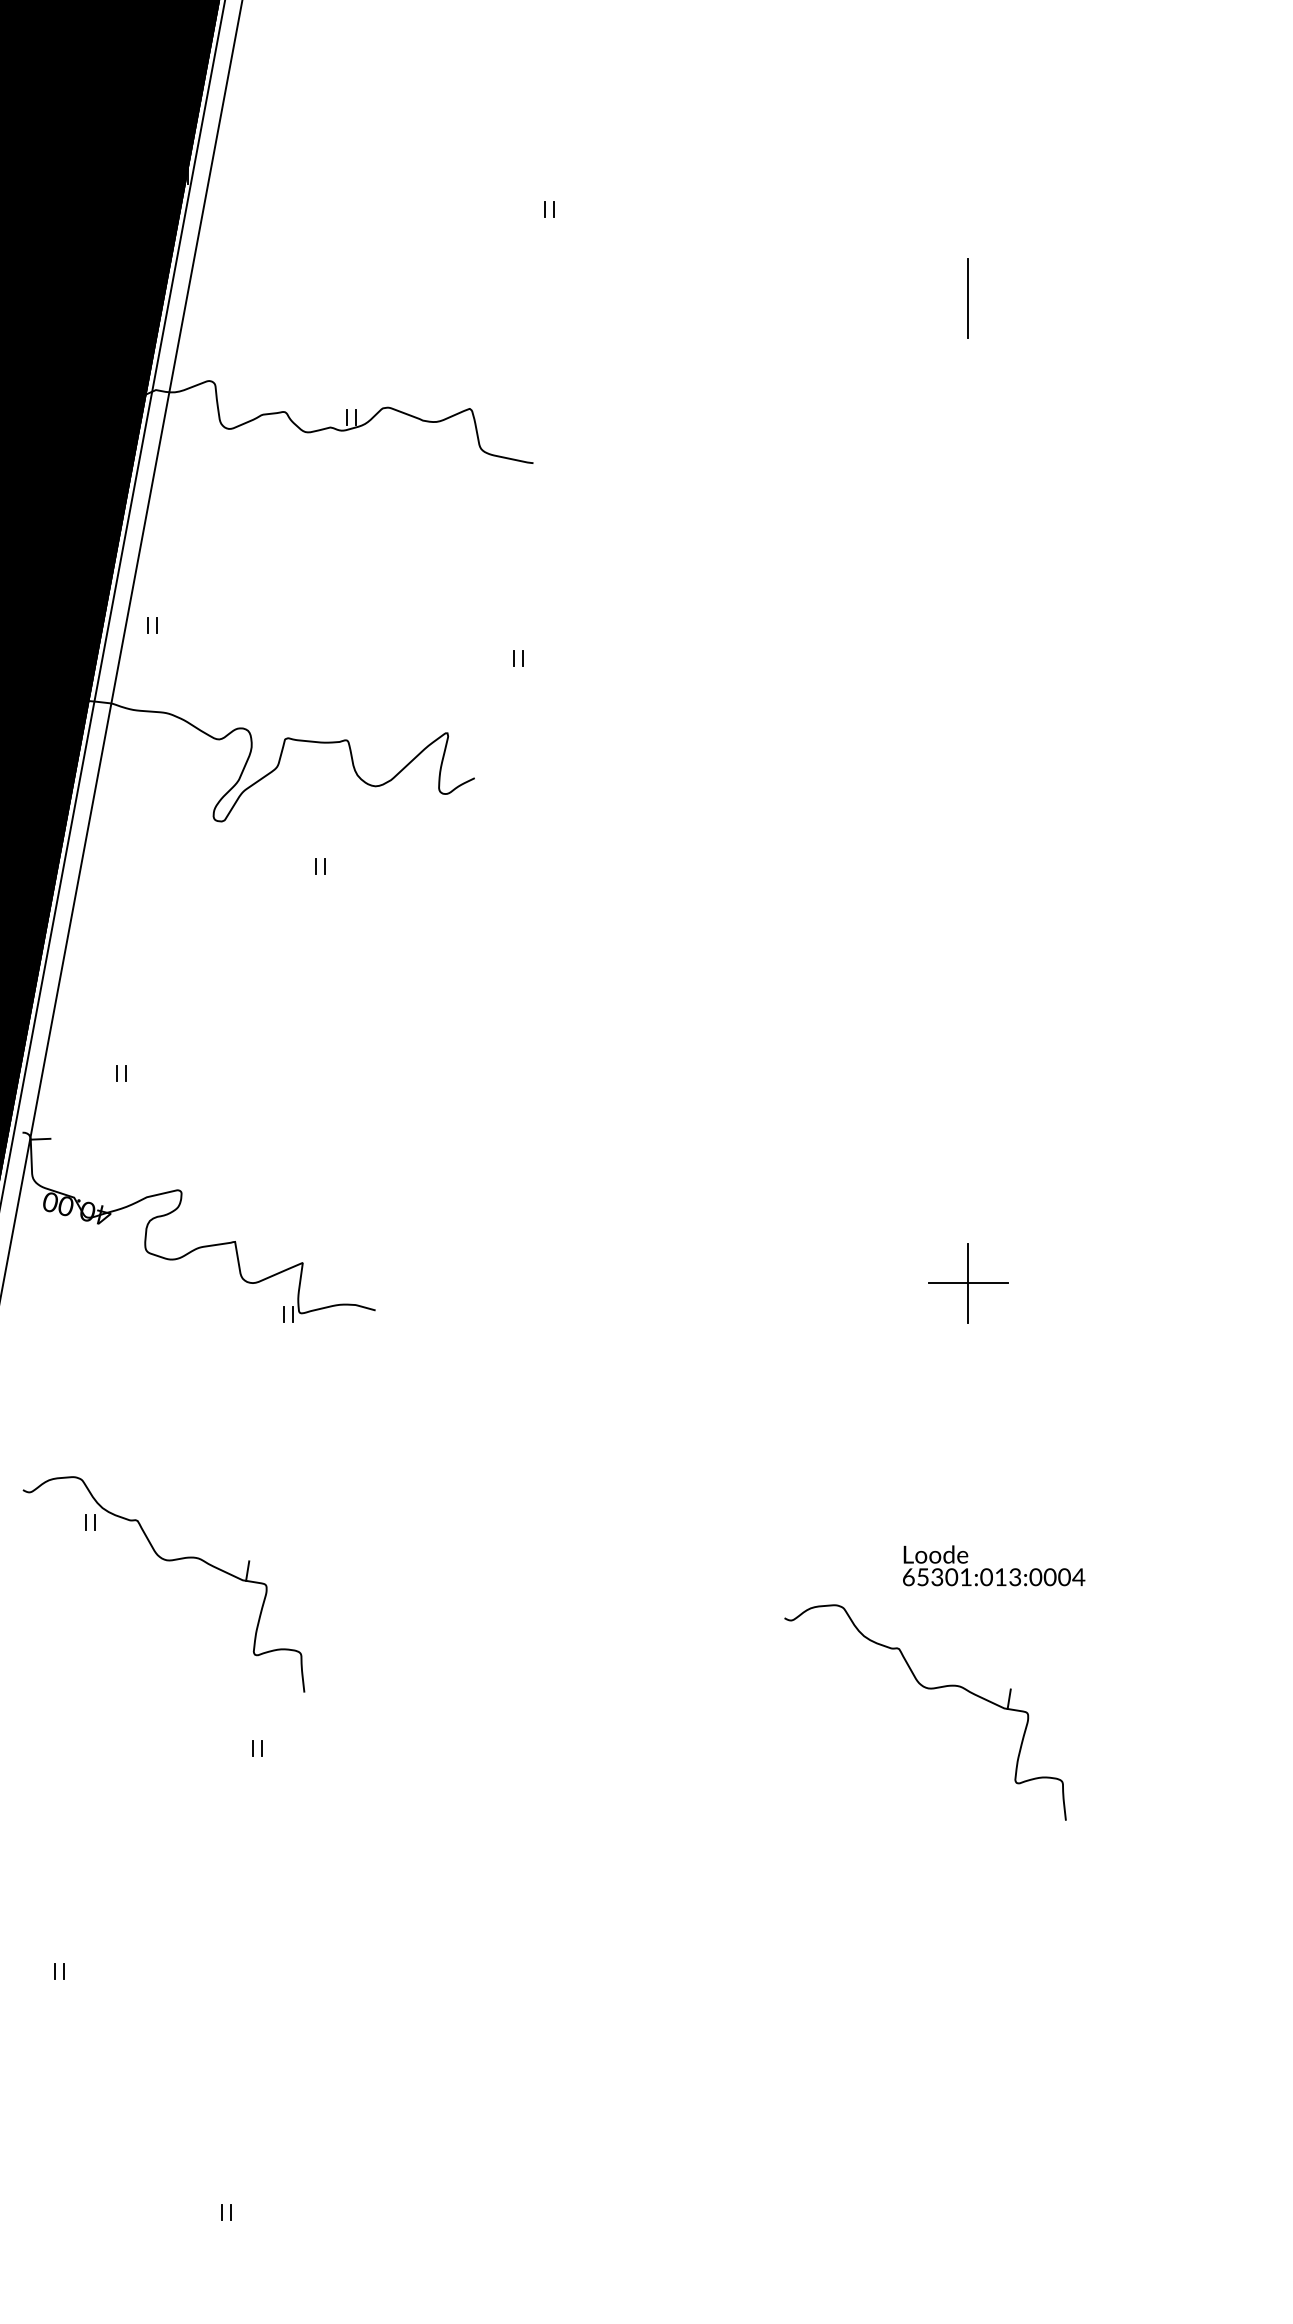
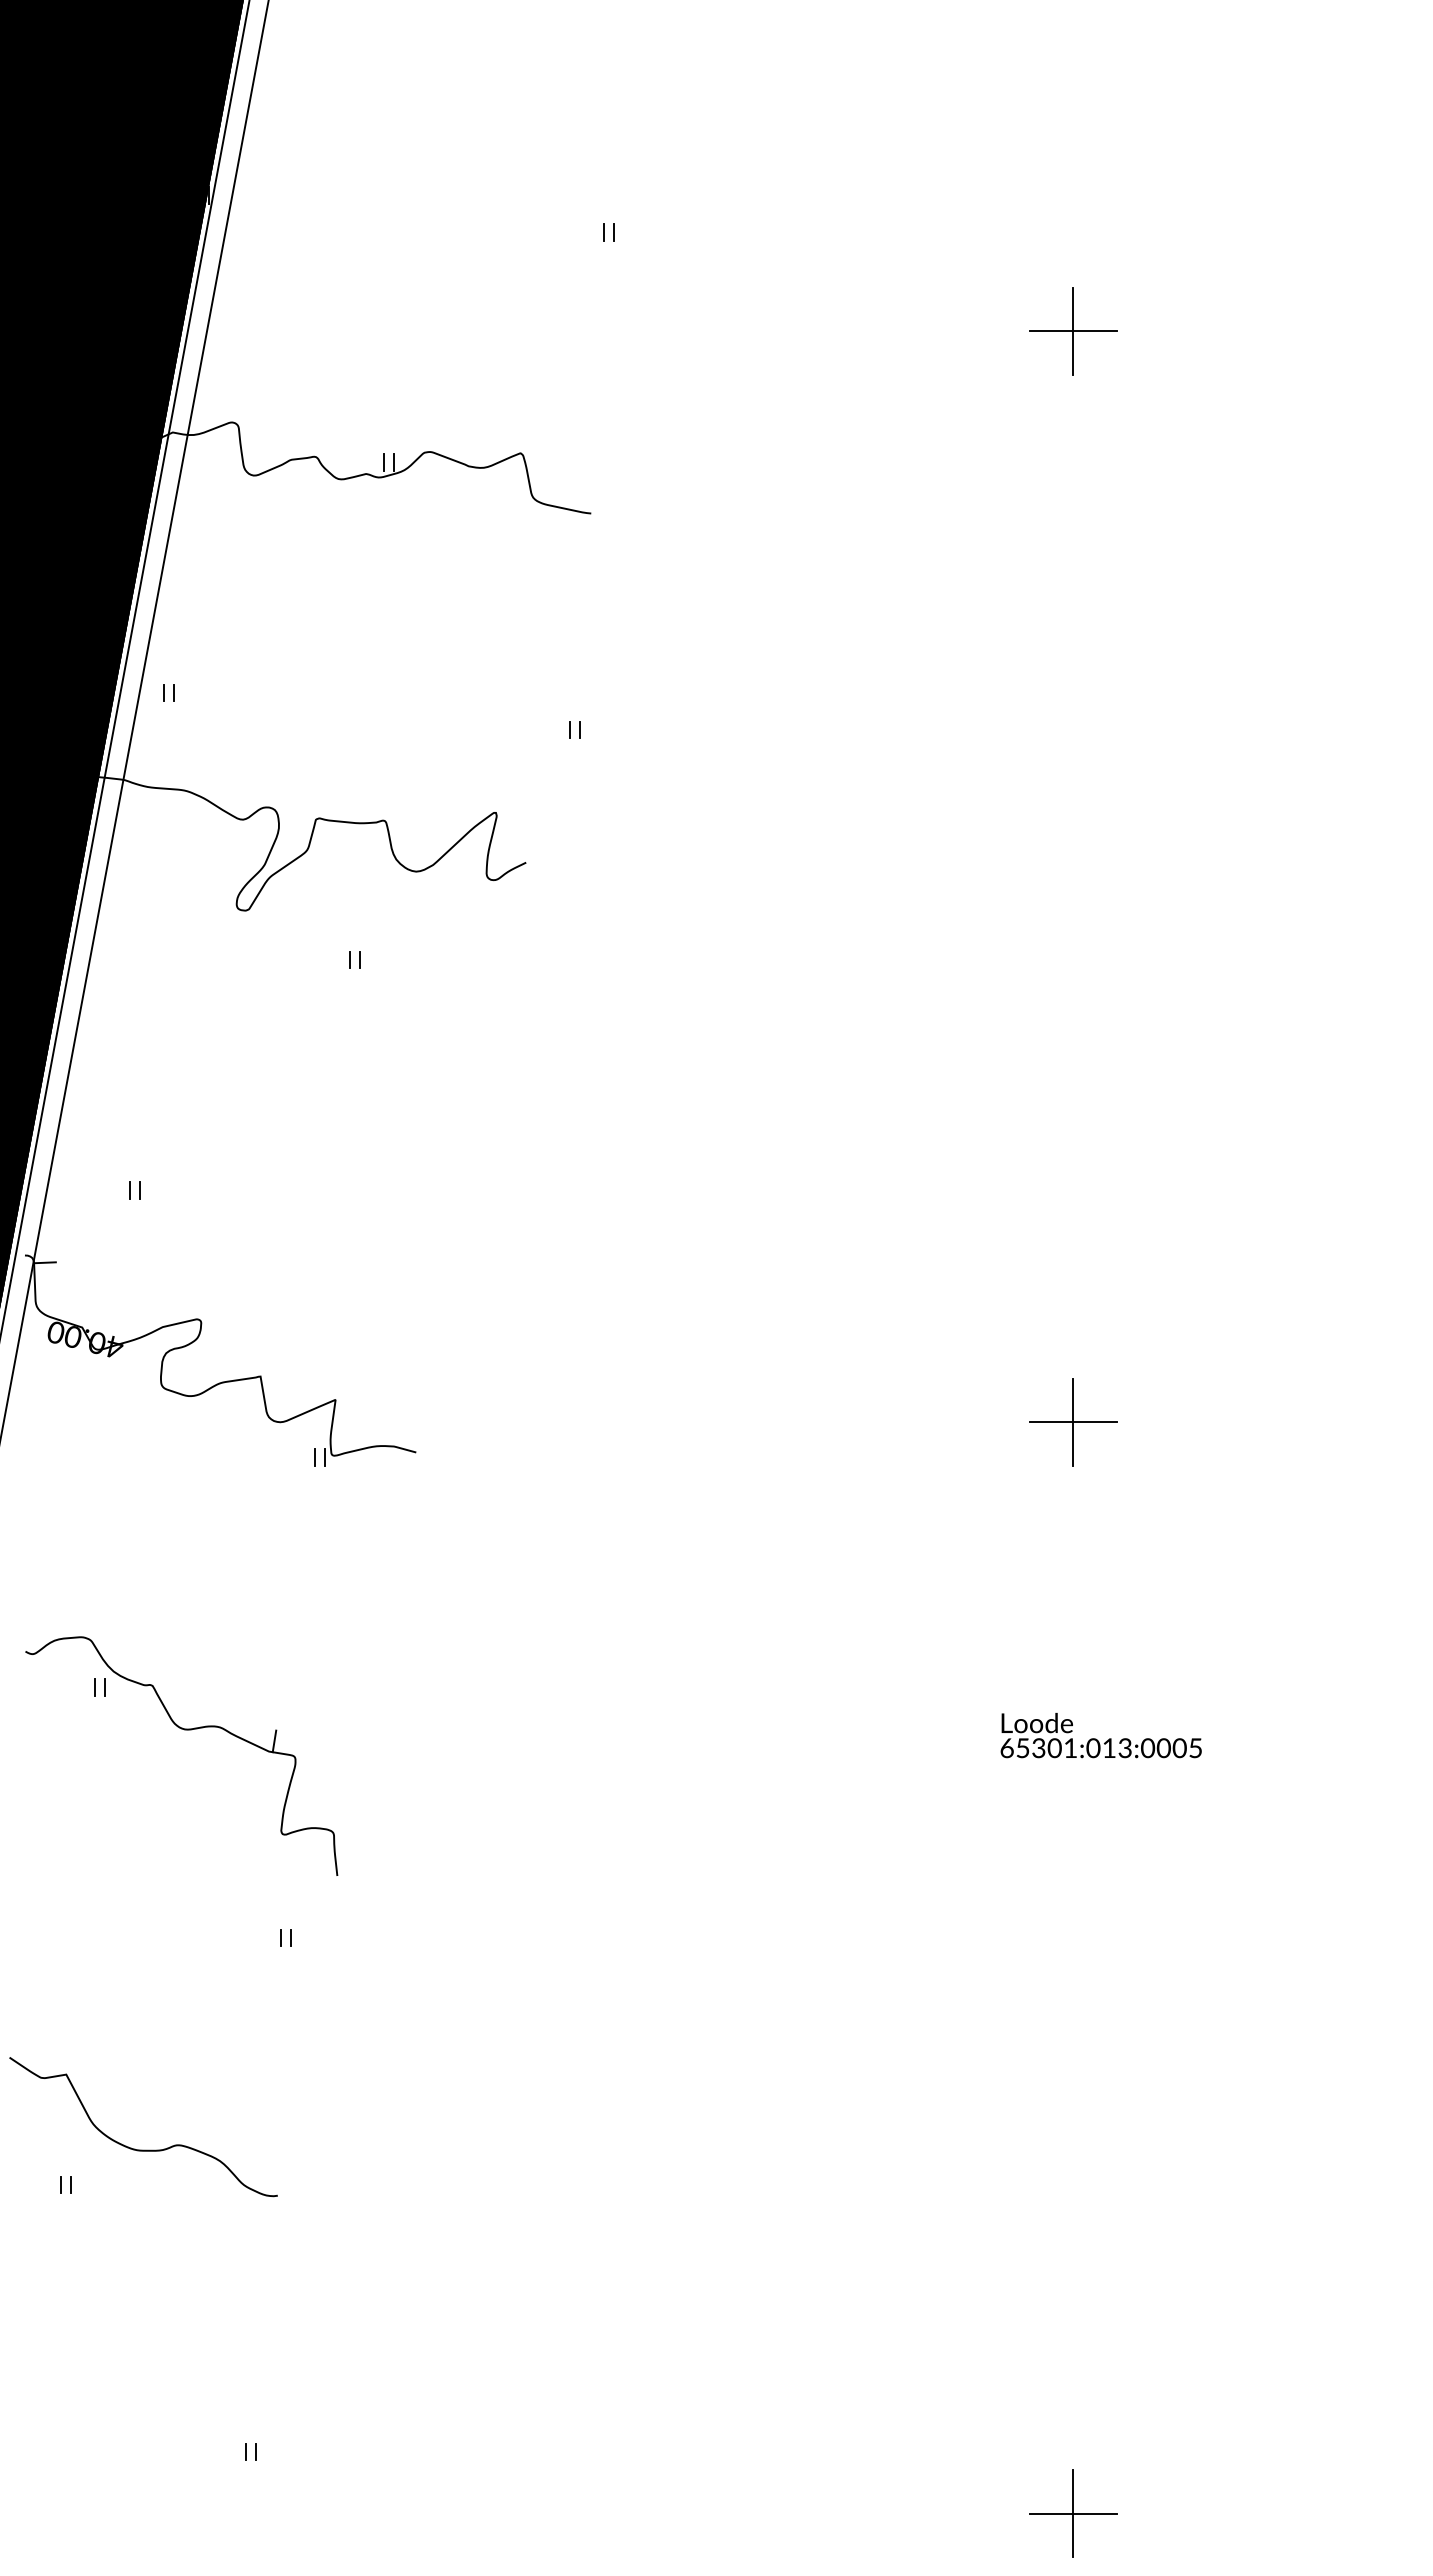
line: (967, 298) -> (1072, 331), added
text: (1078, 1577) -> (1195, 1748), 65301:013:0004 -> 65301:013:0005
part: (928, 1689) -> (1028, 1872), removed
curve: (129, 1939) -> (143, 2149), added
part: (968, 2267) -> (1073, 2513), added

